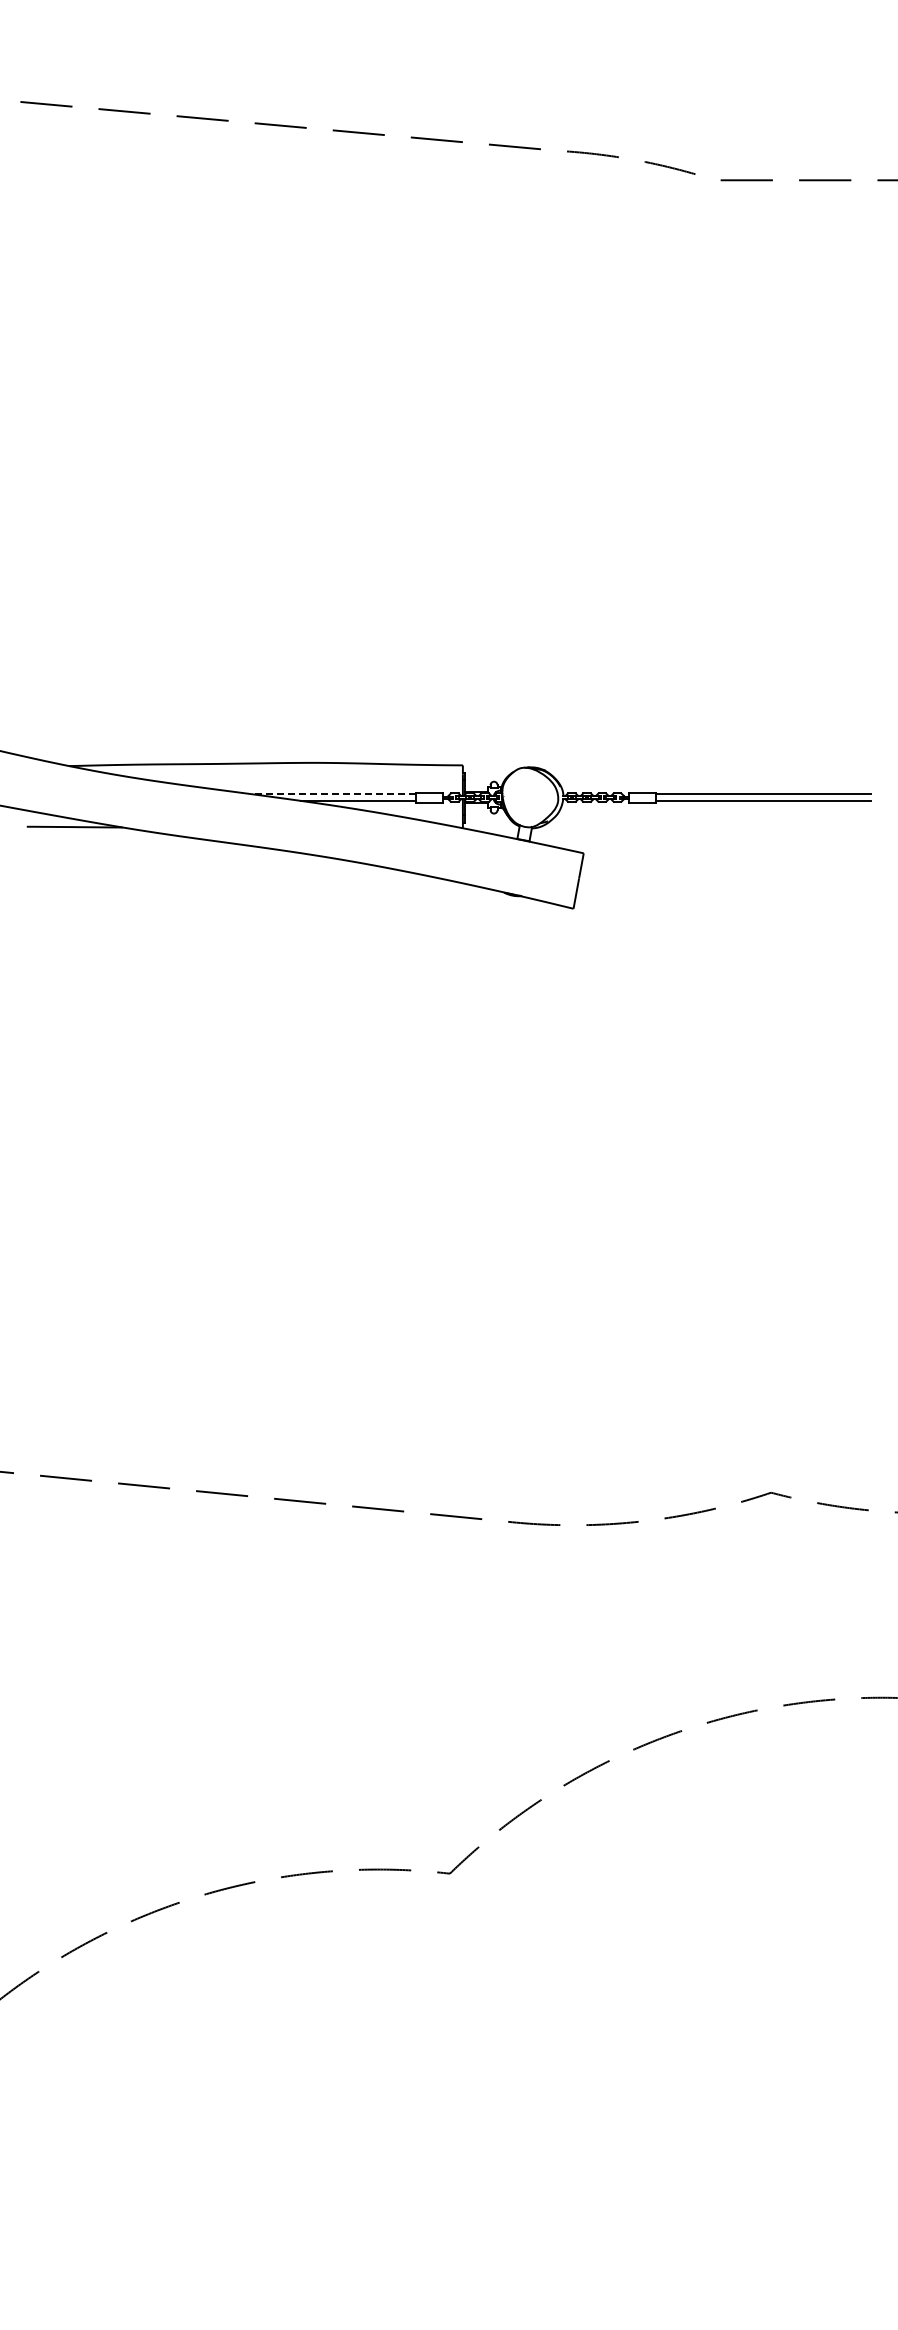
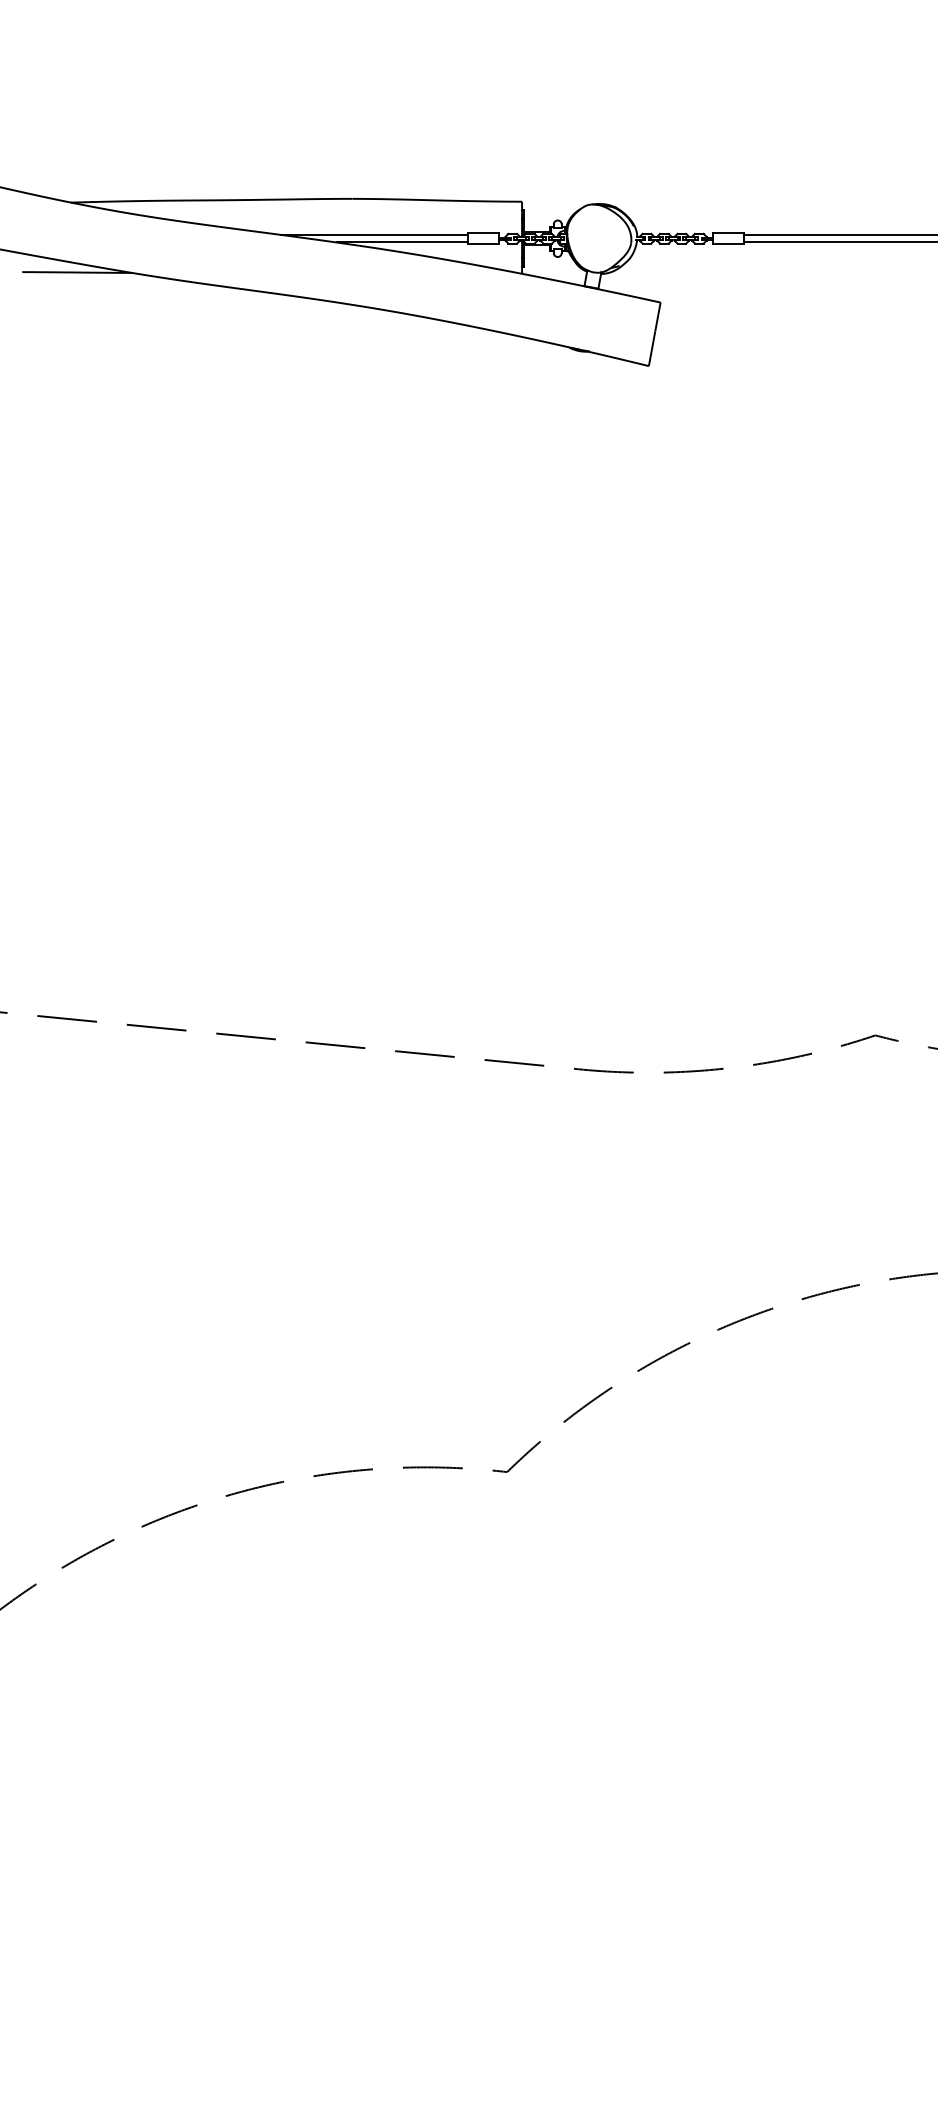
line: (334, 794) -> (374, 235), dashed -> solid

